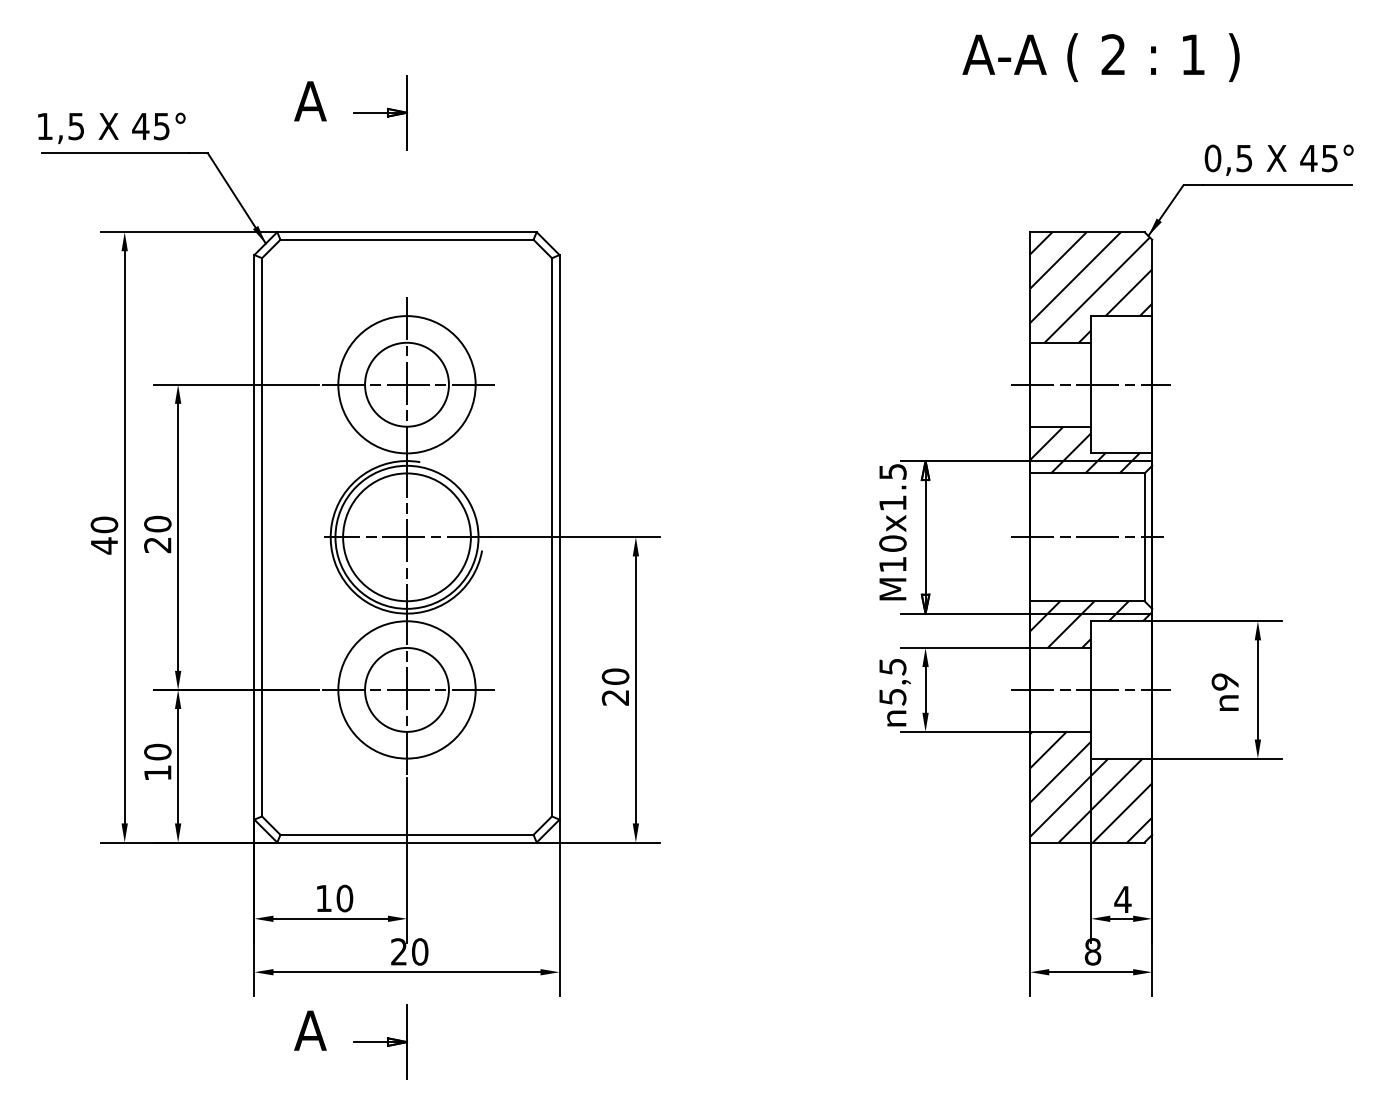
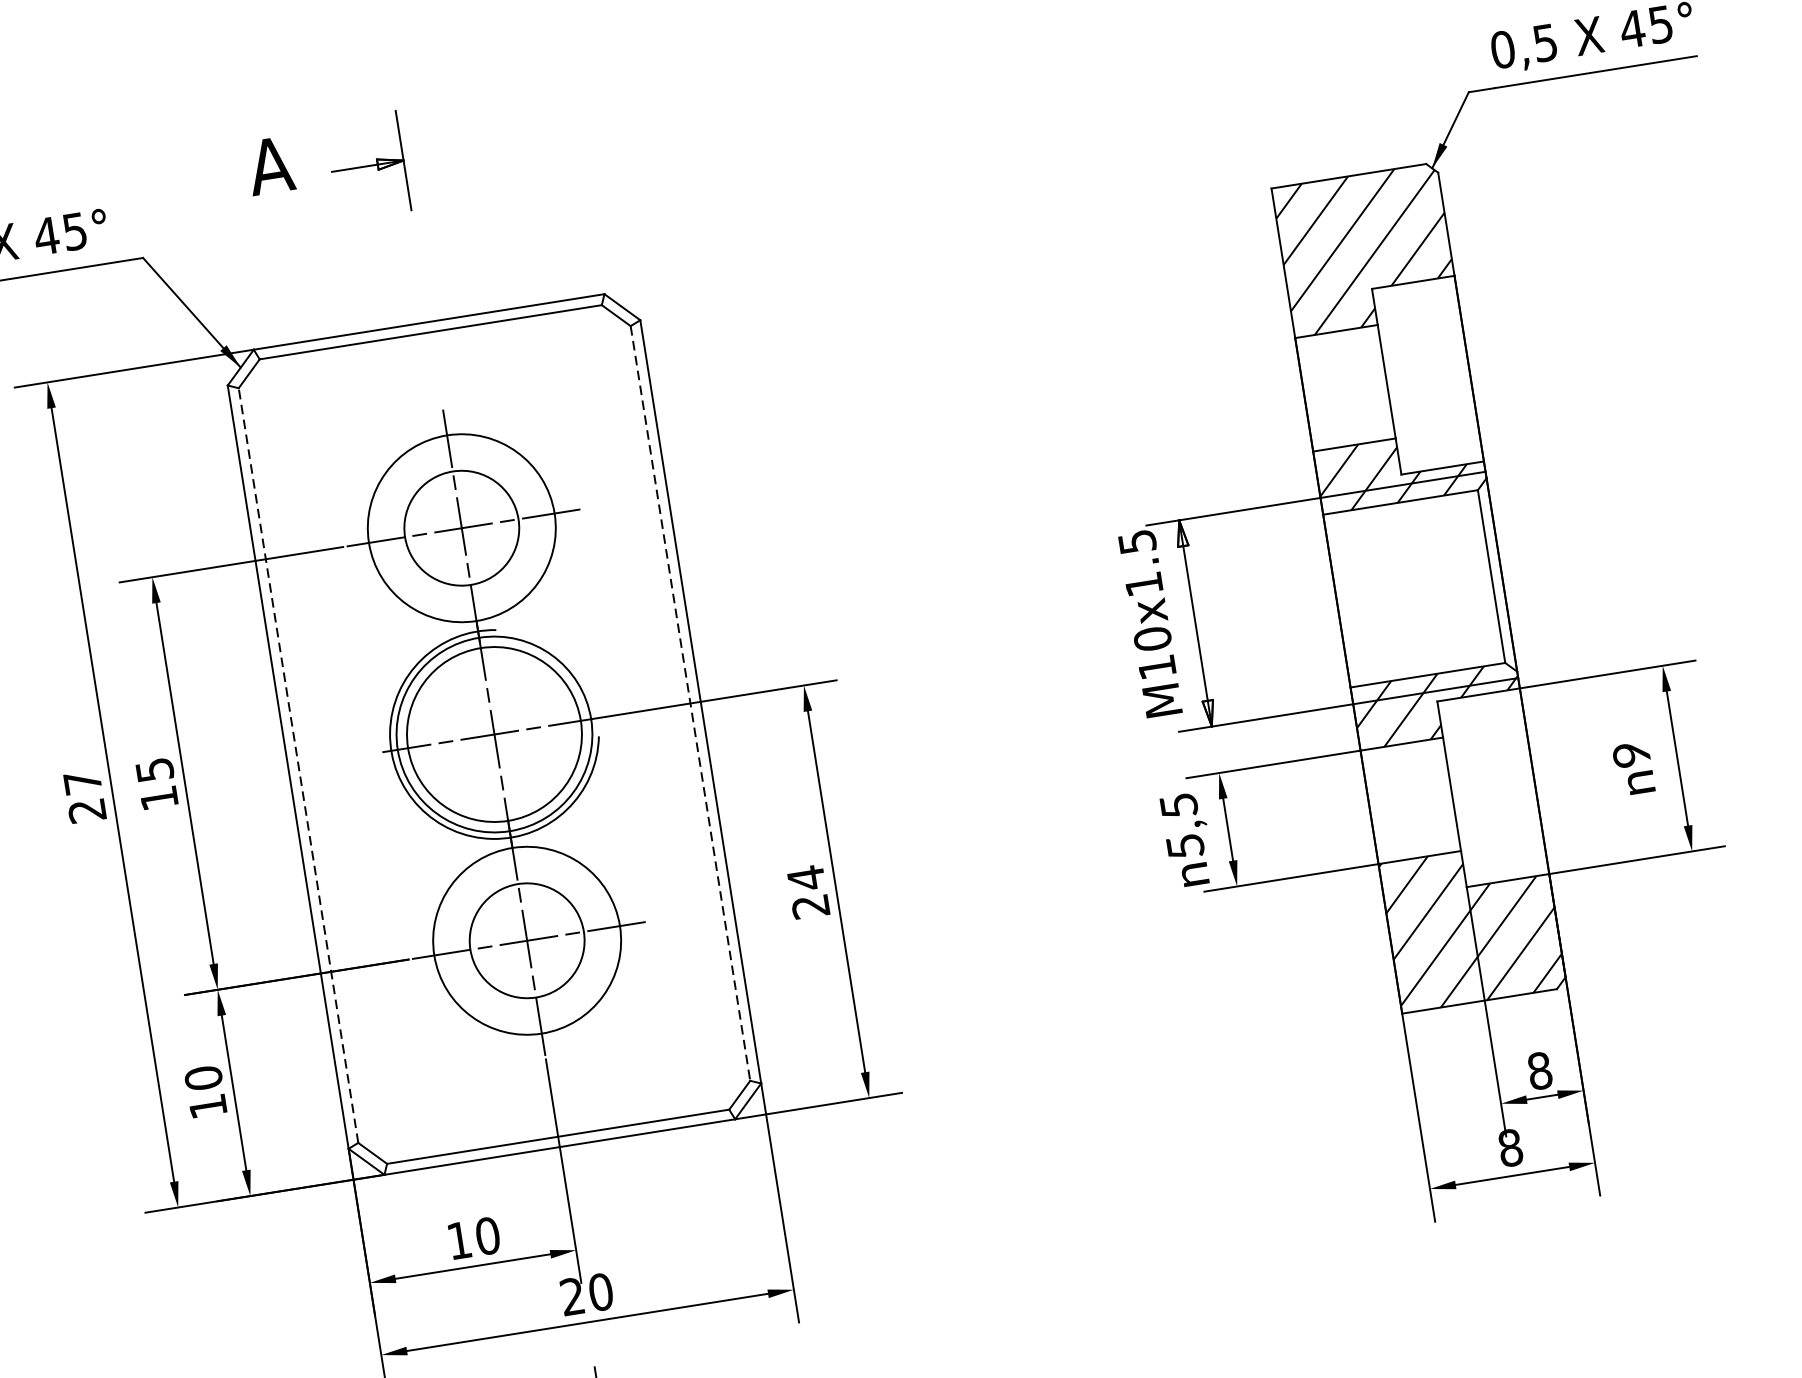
line: (1091, 384) -> (1387, 381), removed
text: (157, 534) -> (156, 784), 20 -> 15
text: (104, 535) -> (85, 796), 40 -> 27
line: (262, 536) -> (298, 764), solid -> dashed
line: (551, 537) -> (689, 703), solid -> dashed
line: (1087, 537) -> (1414, 589), removed
text: (615, 676) -> (806, 877), 20 -> 24
line: (1091, 689) -> (1452, 793), removed
text: (1122, 899) -> (1539, 1070), 4 -> 8

